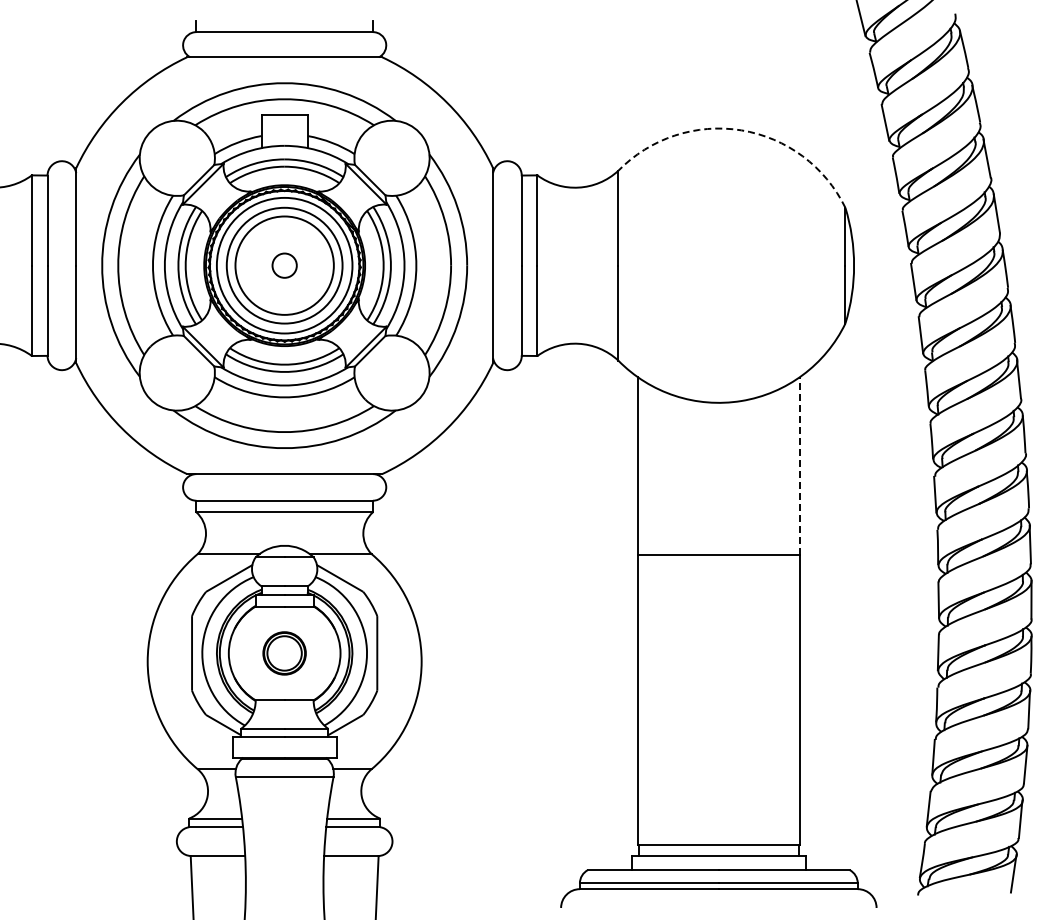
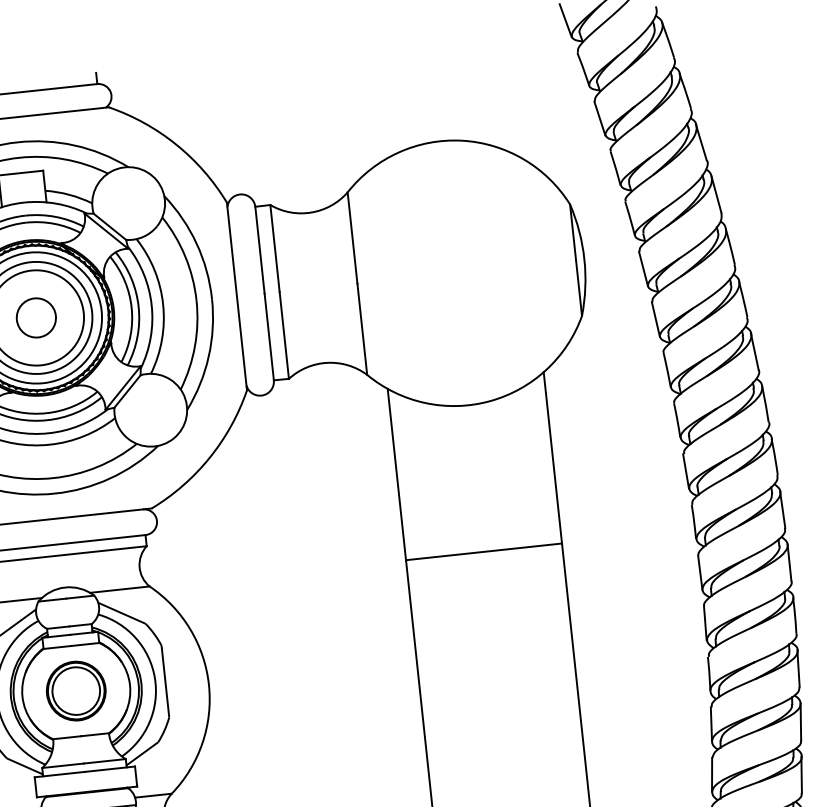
arc: (741, 130) -> (462, 140), dashed -> solid
circle: (284, 265) -> (36, 317), size x1.67
line: (799, 466) -> (552, 458), dashed -> solid
part: (284, 653) -> (76, 691), size x1.43

